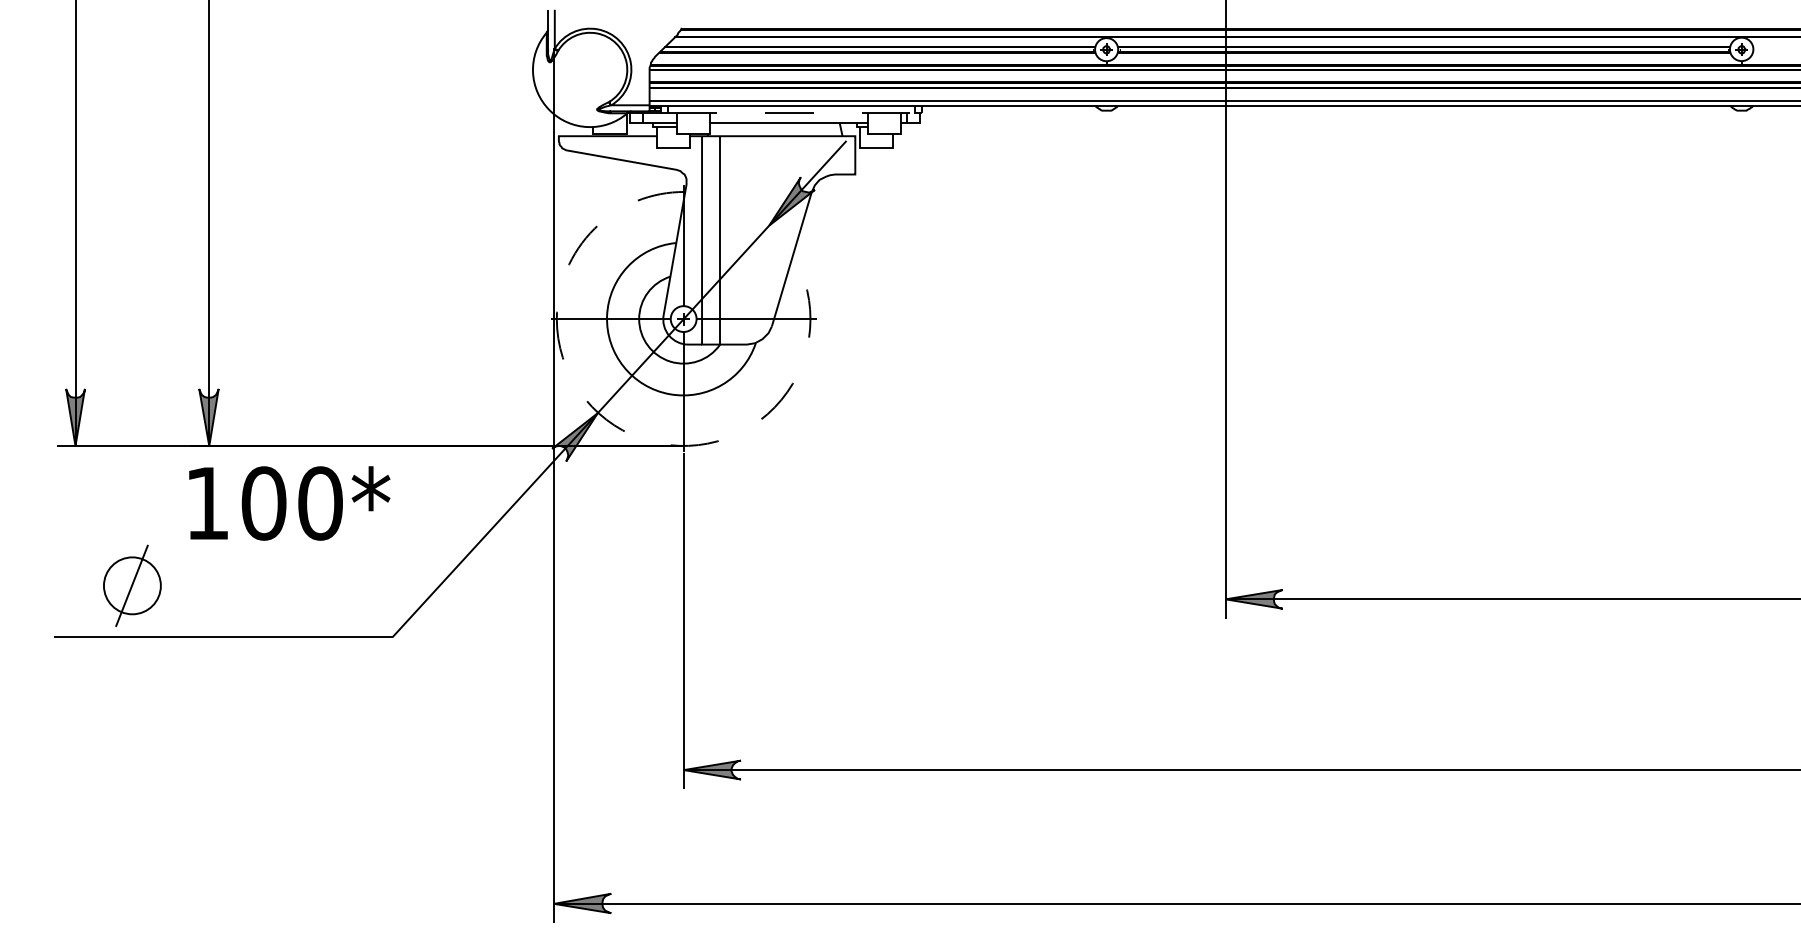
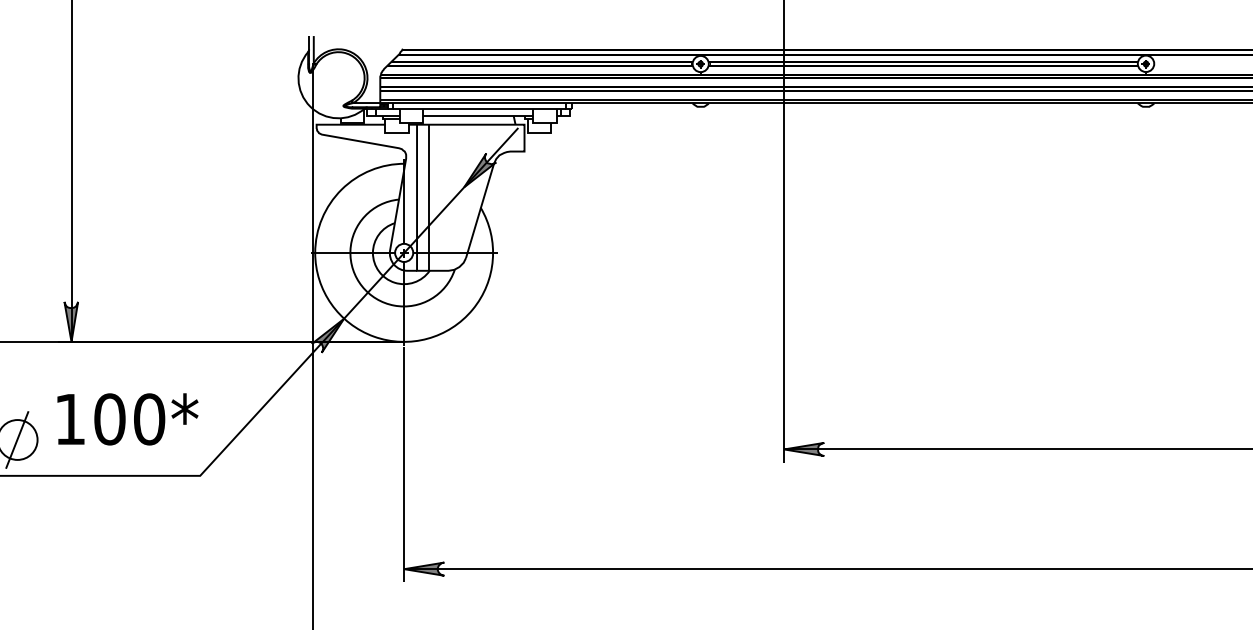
line: (792, 113) -> (480, 108), dashed -> solid
line: (621, 429) -> (360, 330), dashed -> solid
text: (289, 503) -> (127, 419), moved

